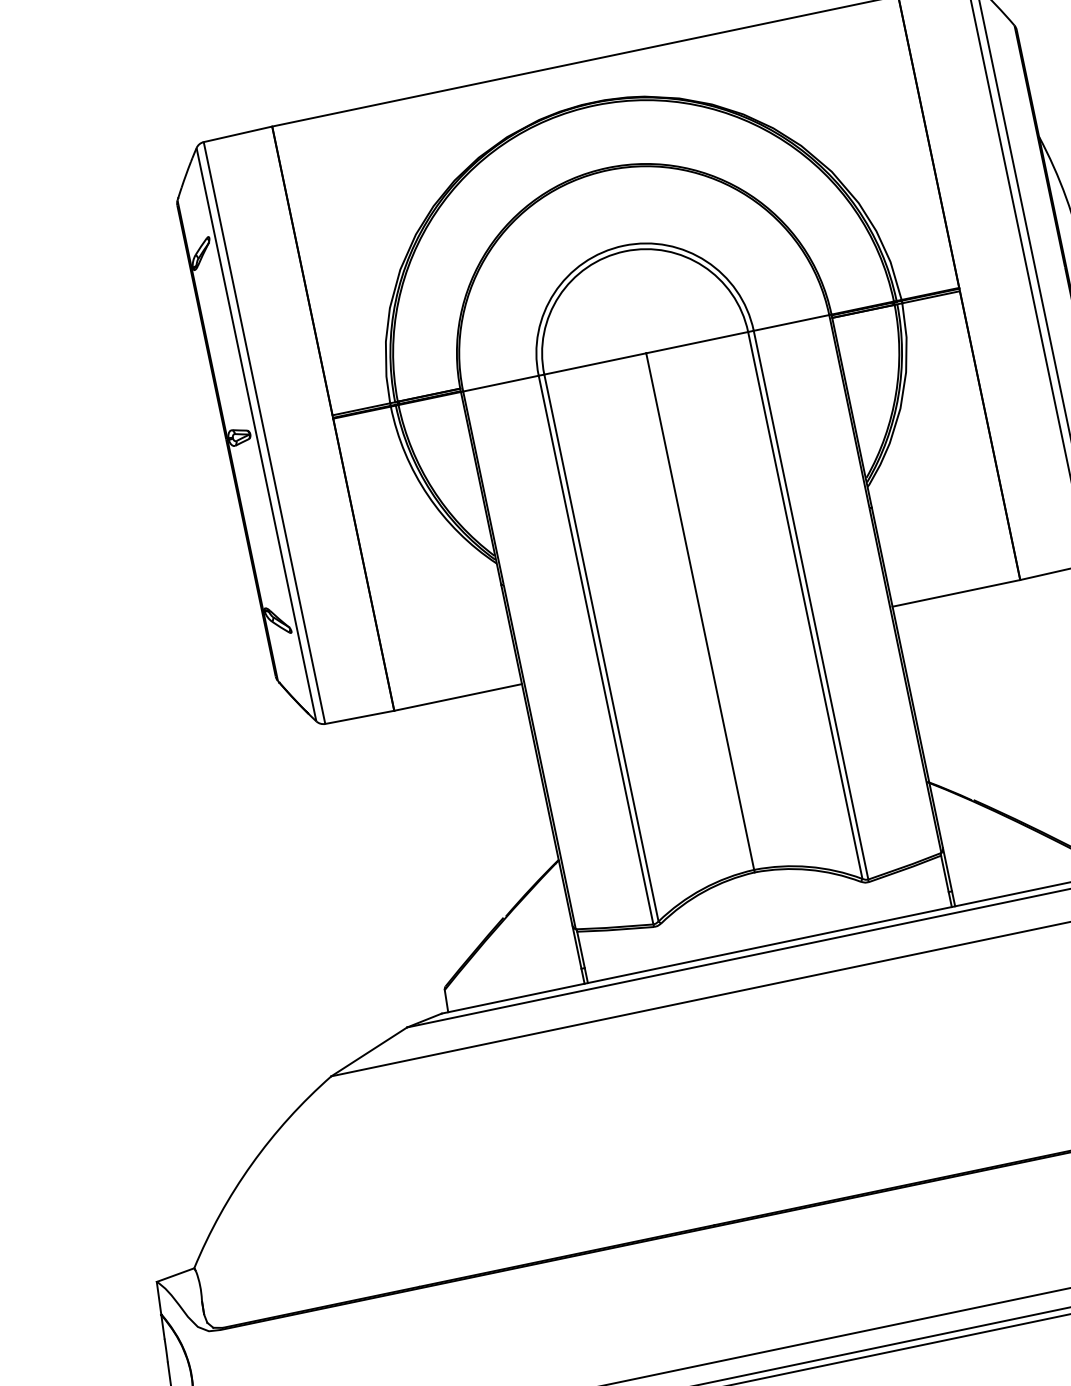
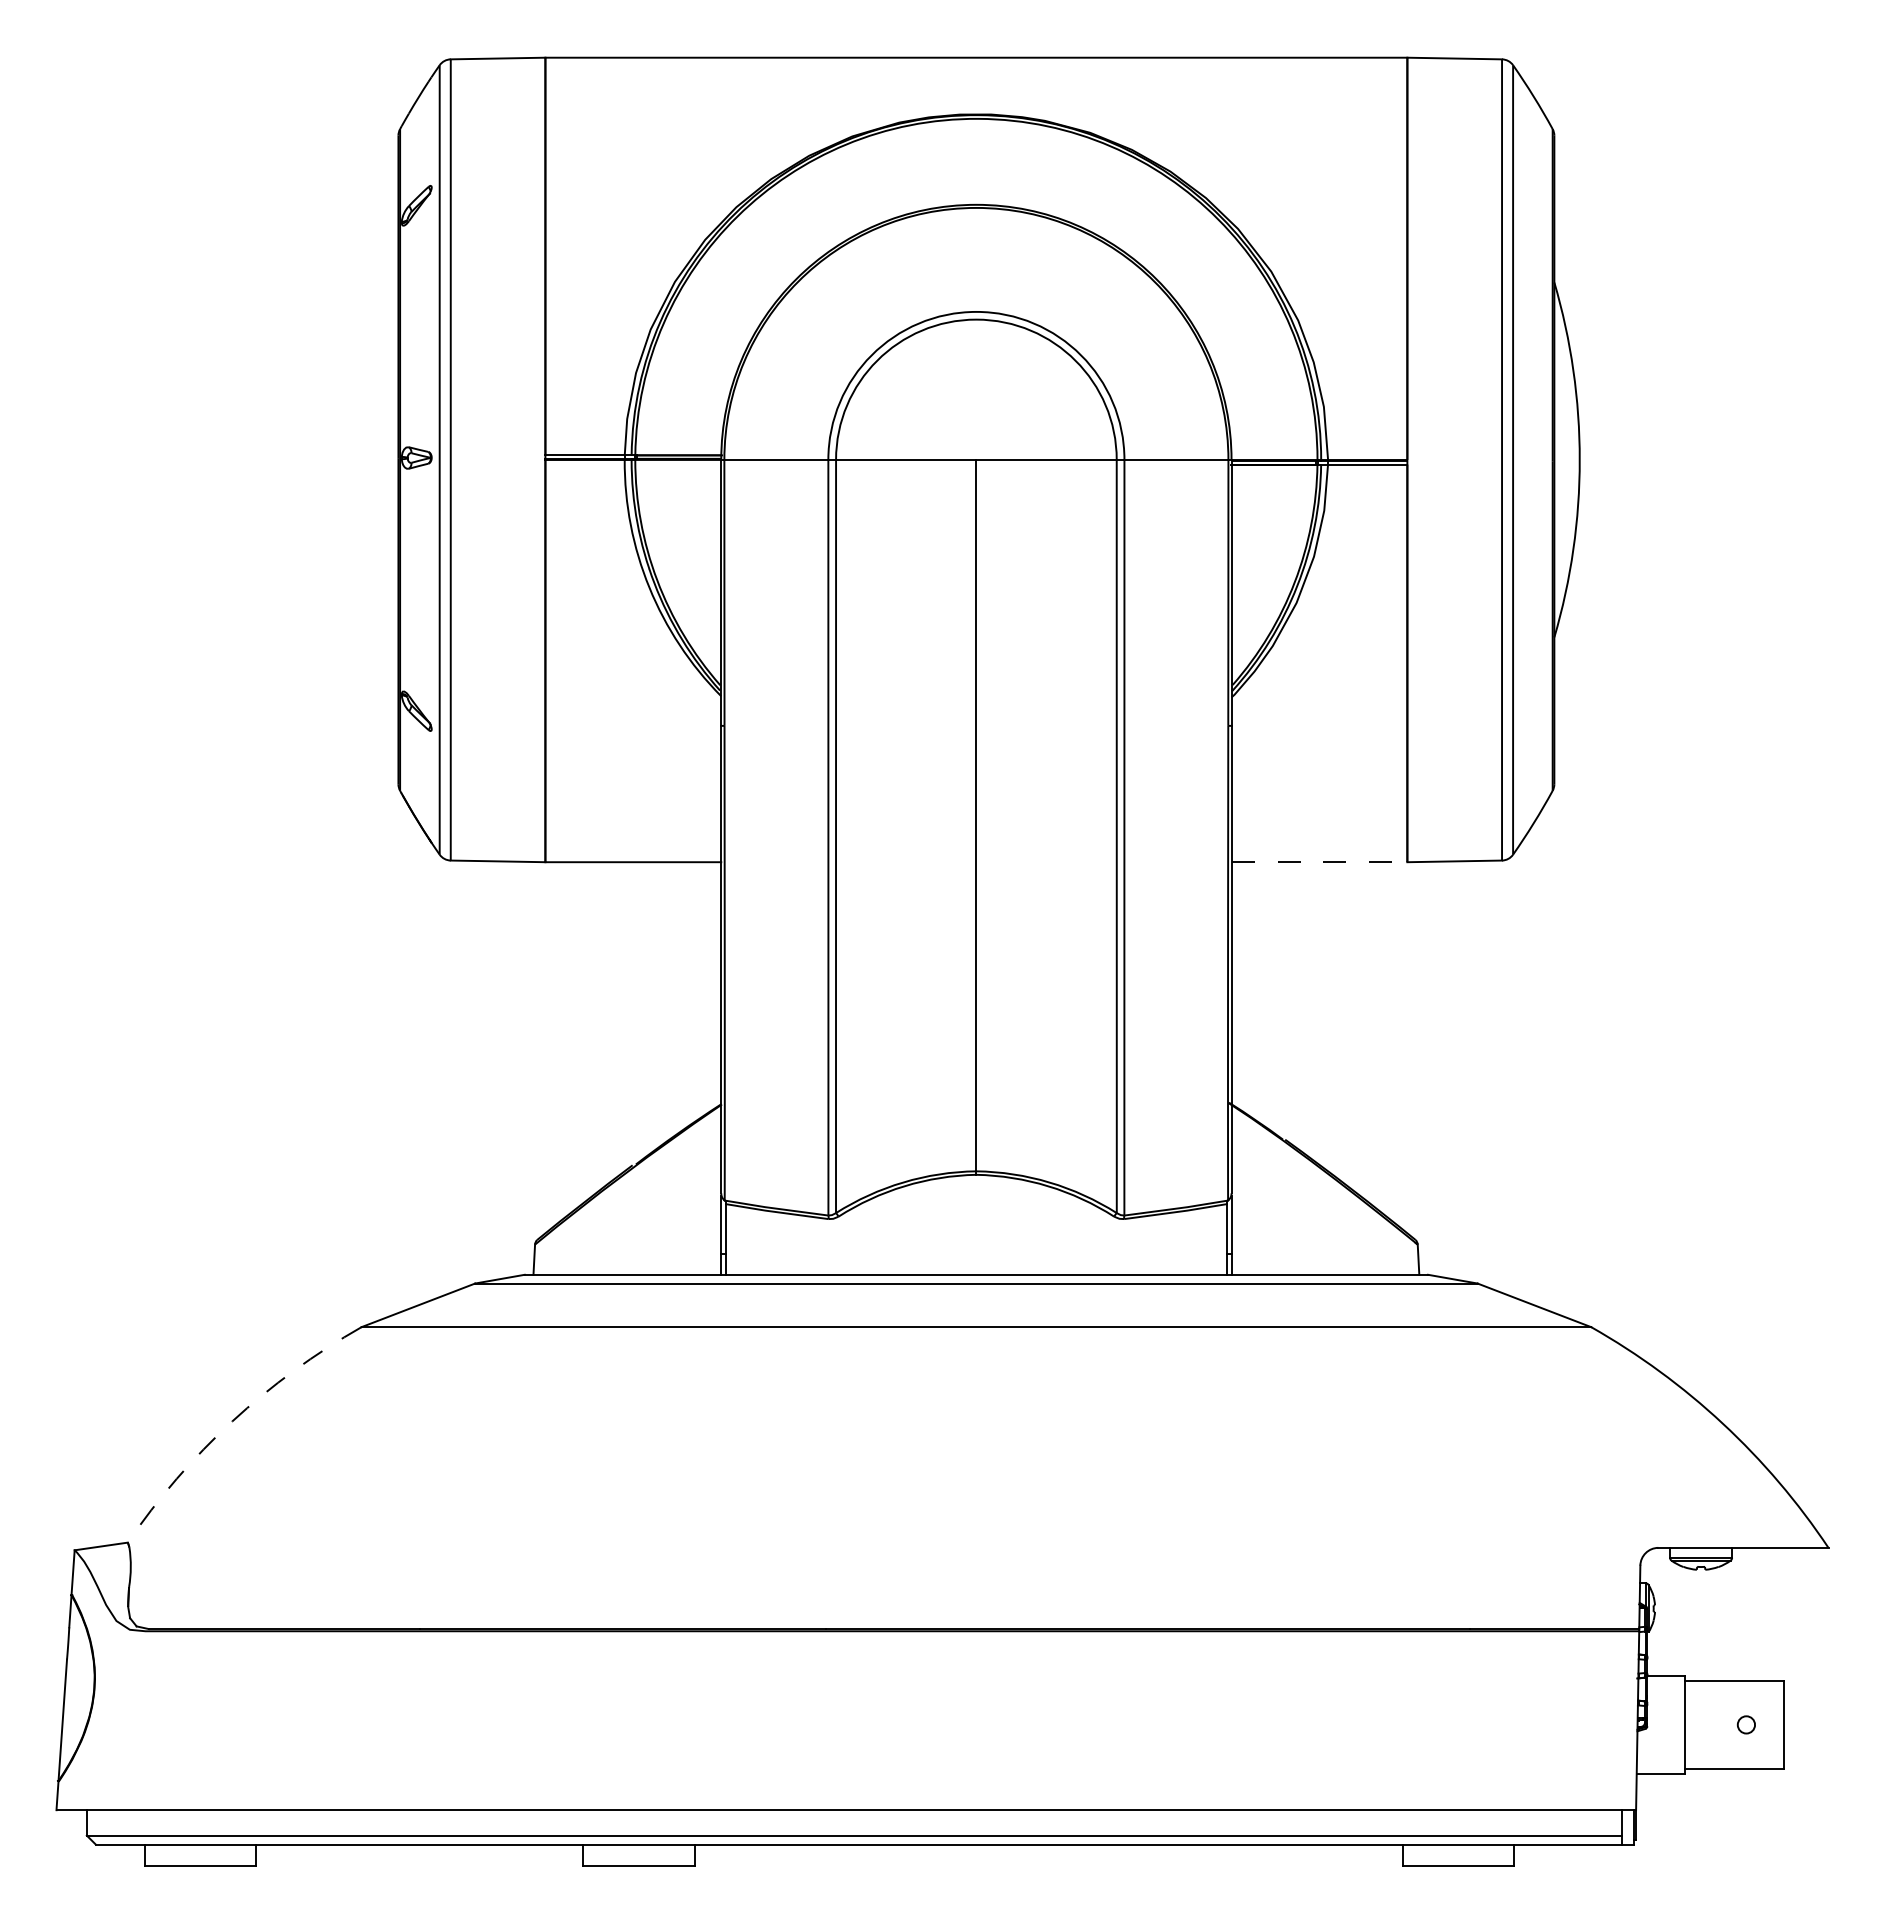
line: (956, 593) -> (1319, 862), solid -> dashed
arc: (251, 1164) -> (232, 1421), solid -> dashed

